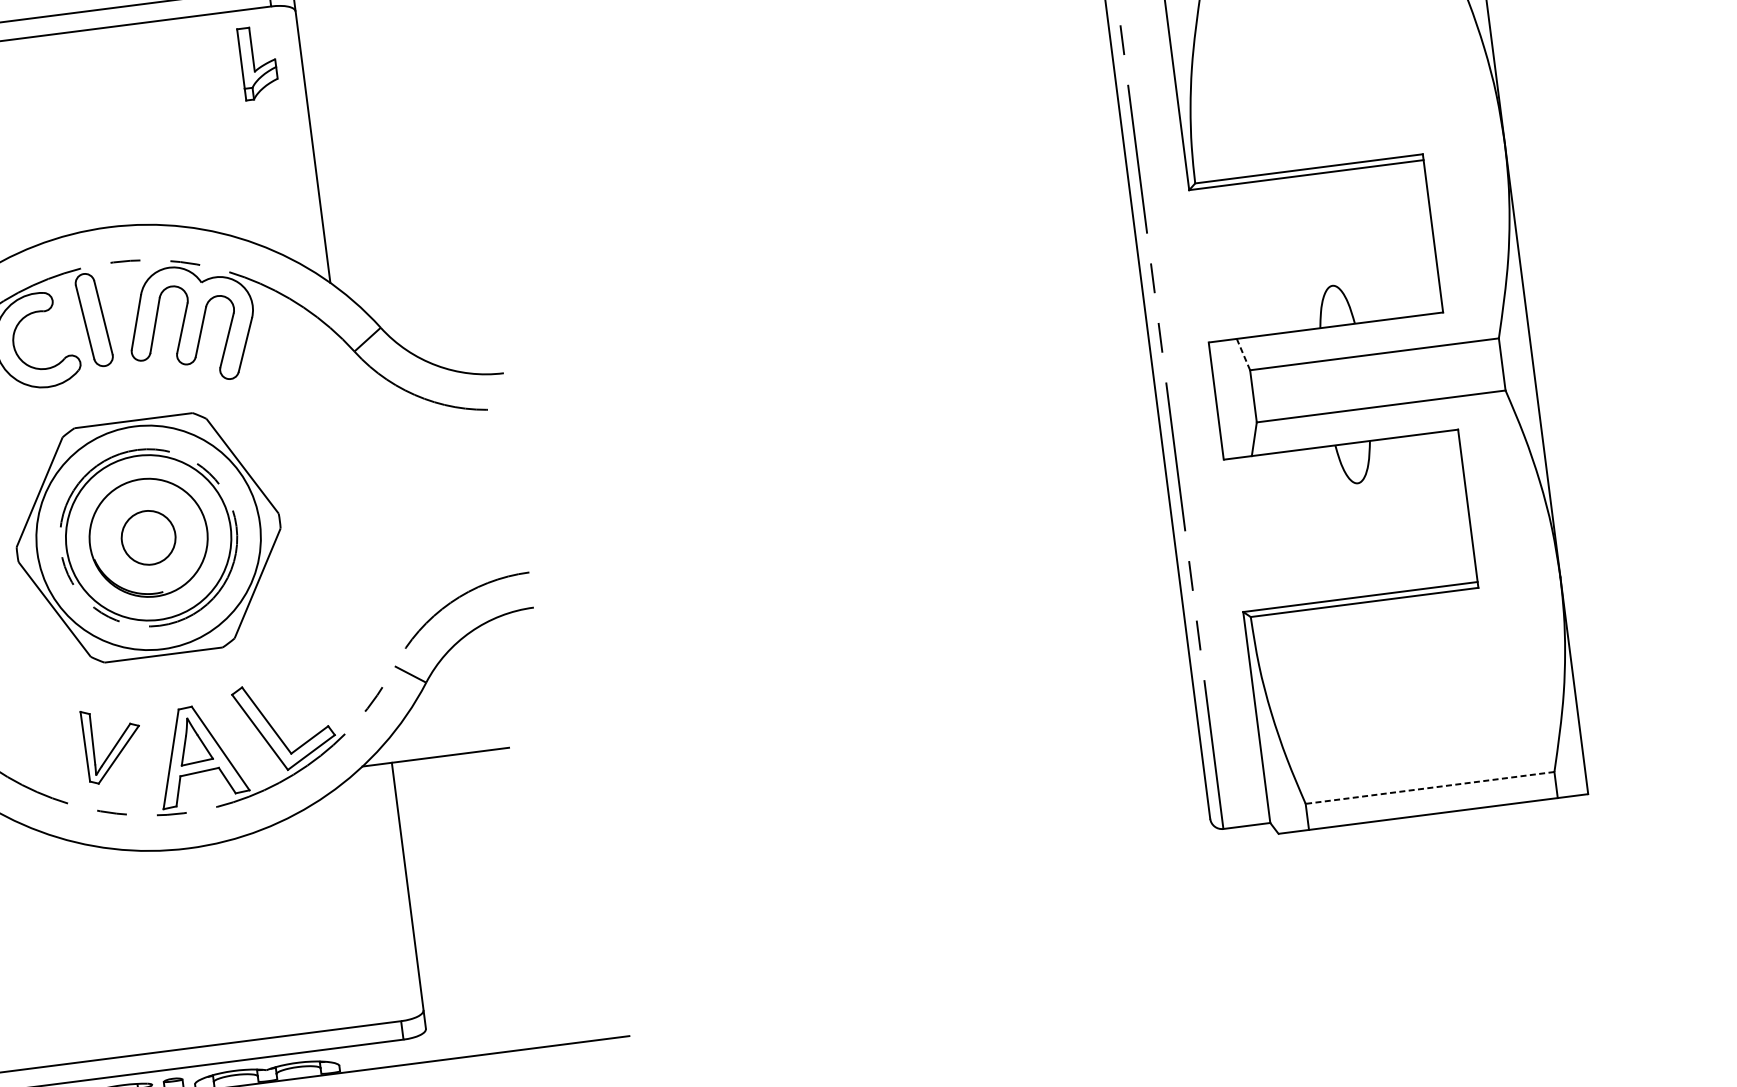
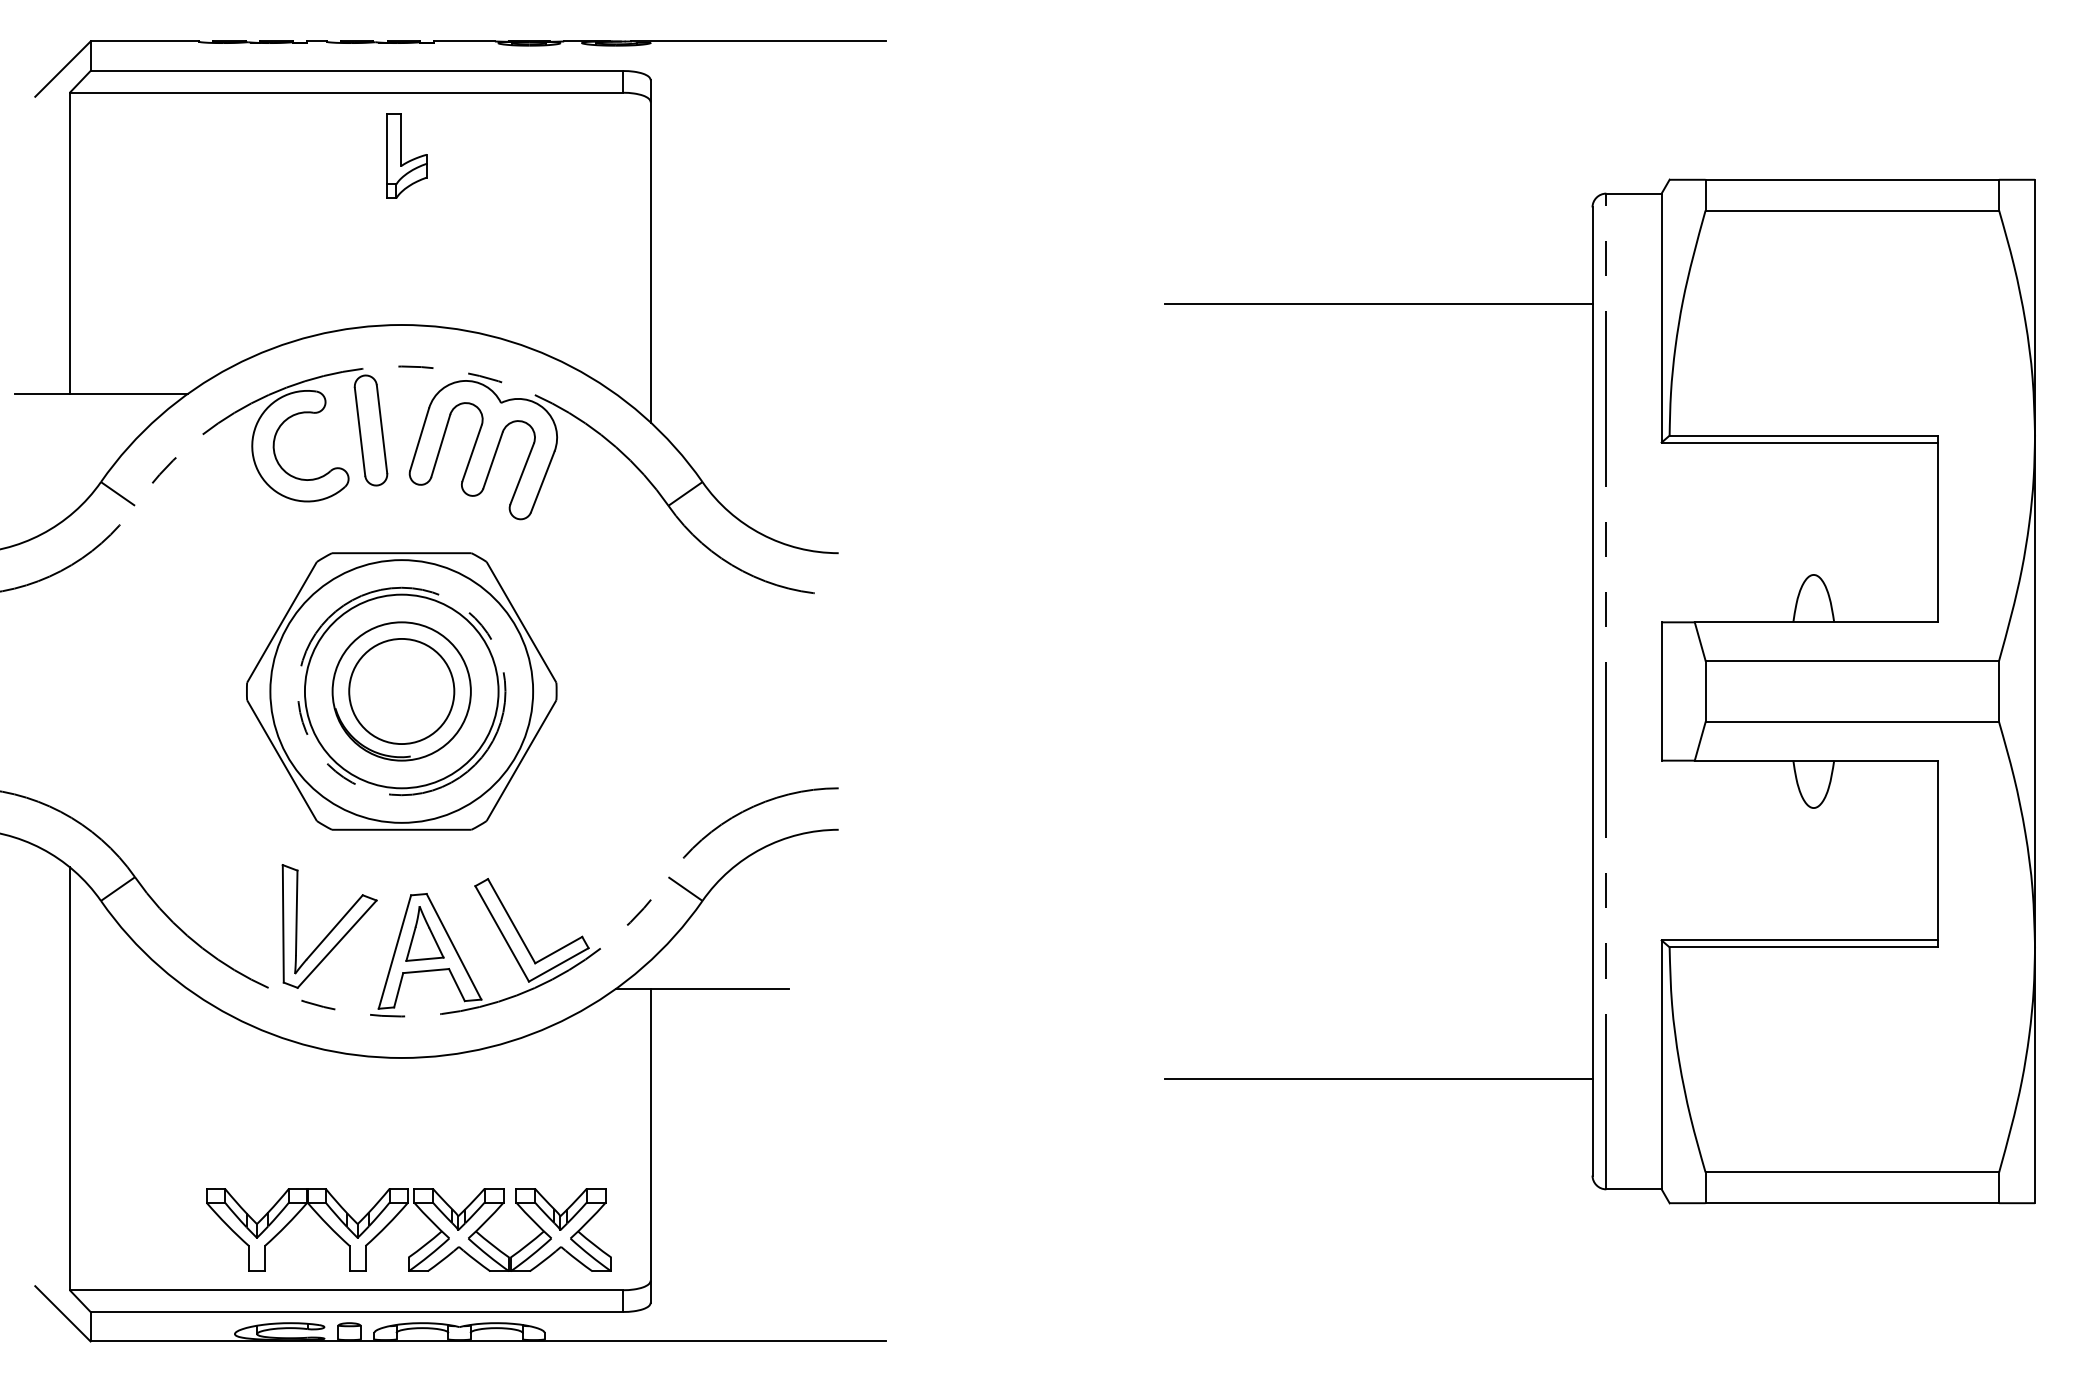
part: (258, 62) -> (406, 155), moved
line: (934, 103) -> (1378, 304), added
line: (1243, 354) -> (1700, 641), dashed -> solid
circle: (148, 537) -> (401, 691), size x1.67
part: (112, 744) -> (329, 926), size x1.43
line: (1018, 759) -> (1378, 1078), added
line: (1430, 787) -> (1852, 1172), dashed -> solid
part: (201, 984) -> (396, 1217), added

